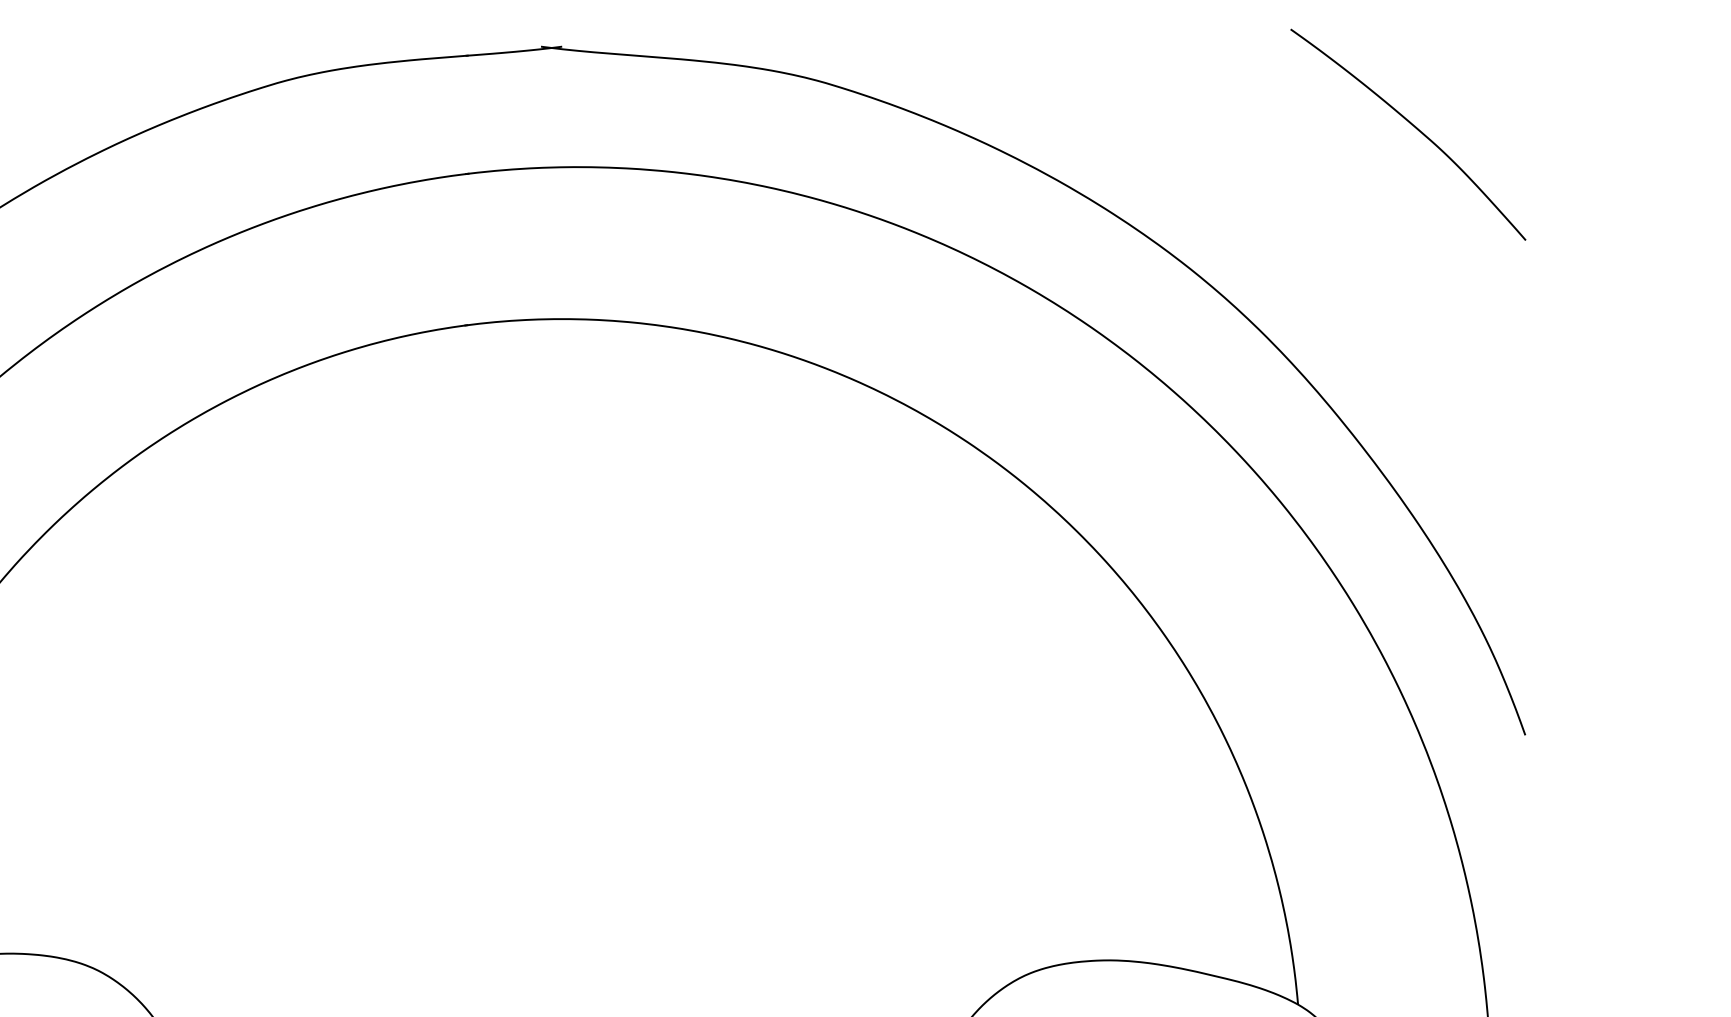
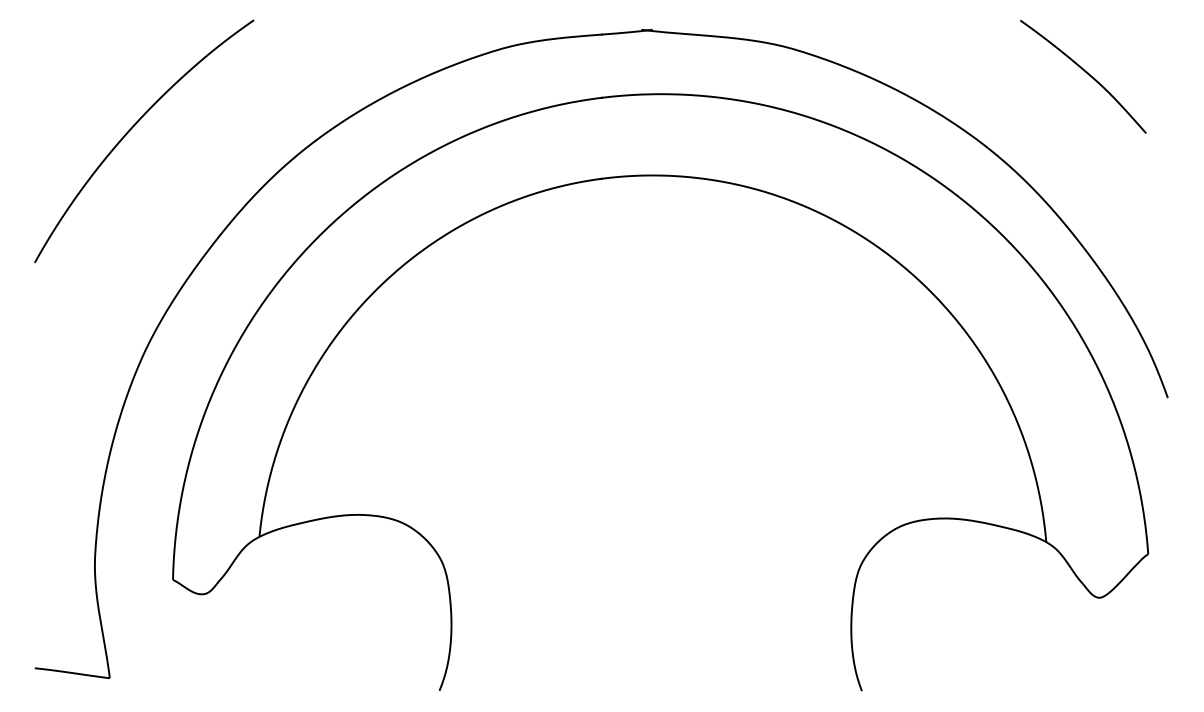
curve: (1414, 128) -> (1086, 73), moved

